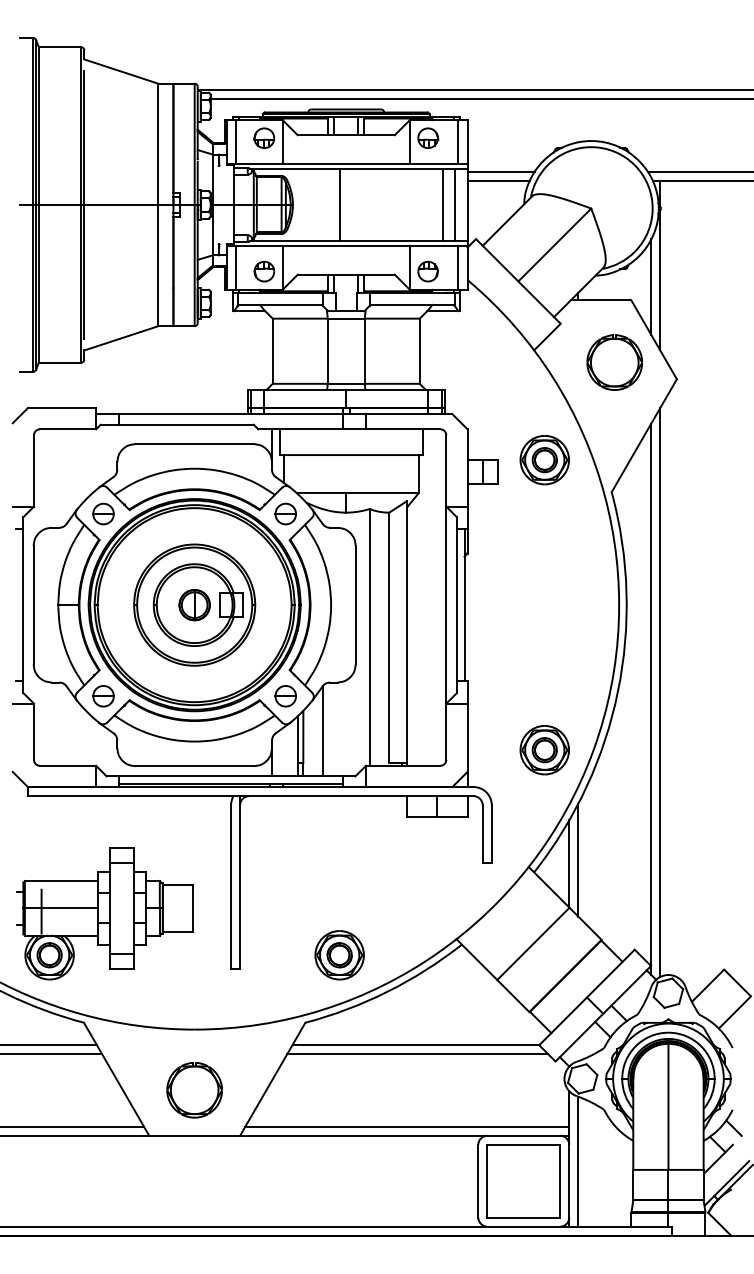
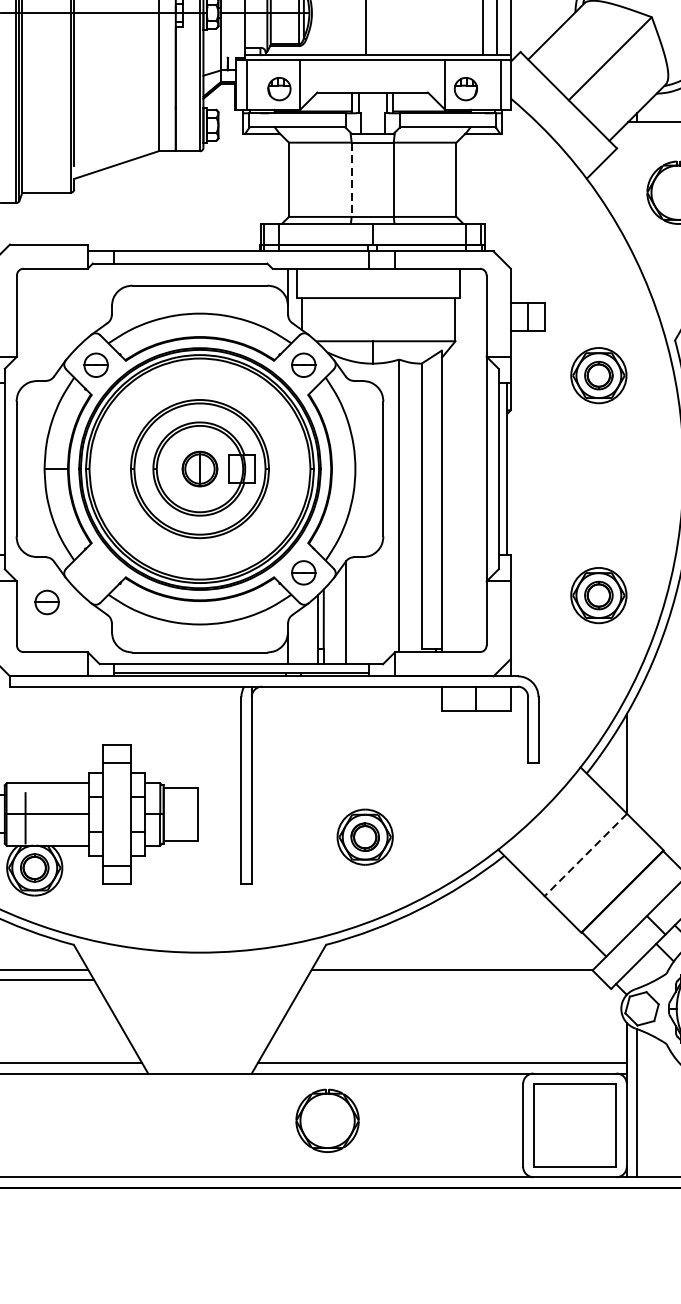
line: (327, 351) -> (351, 180), solid -> dashed
part: (544, 460) -> (598, 376), moved
part: (103, 696) -> (47, 602), moved
part: (544, 750) -> (598, 595), moved
line: (578, 859) -> (637, 758), removed
line: (533, 944) -> (586, 855), solid -> dashed
part: (339, 955) -> (364, 837), moved
line: (417, 1053) -> (453, 979), removed
part: (194, 1090) -> (327, 1121), moved

